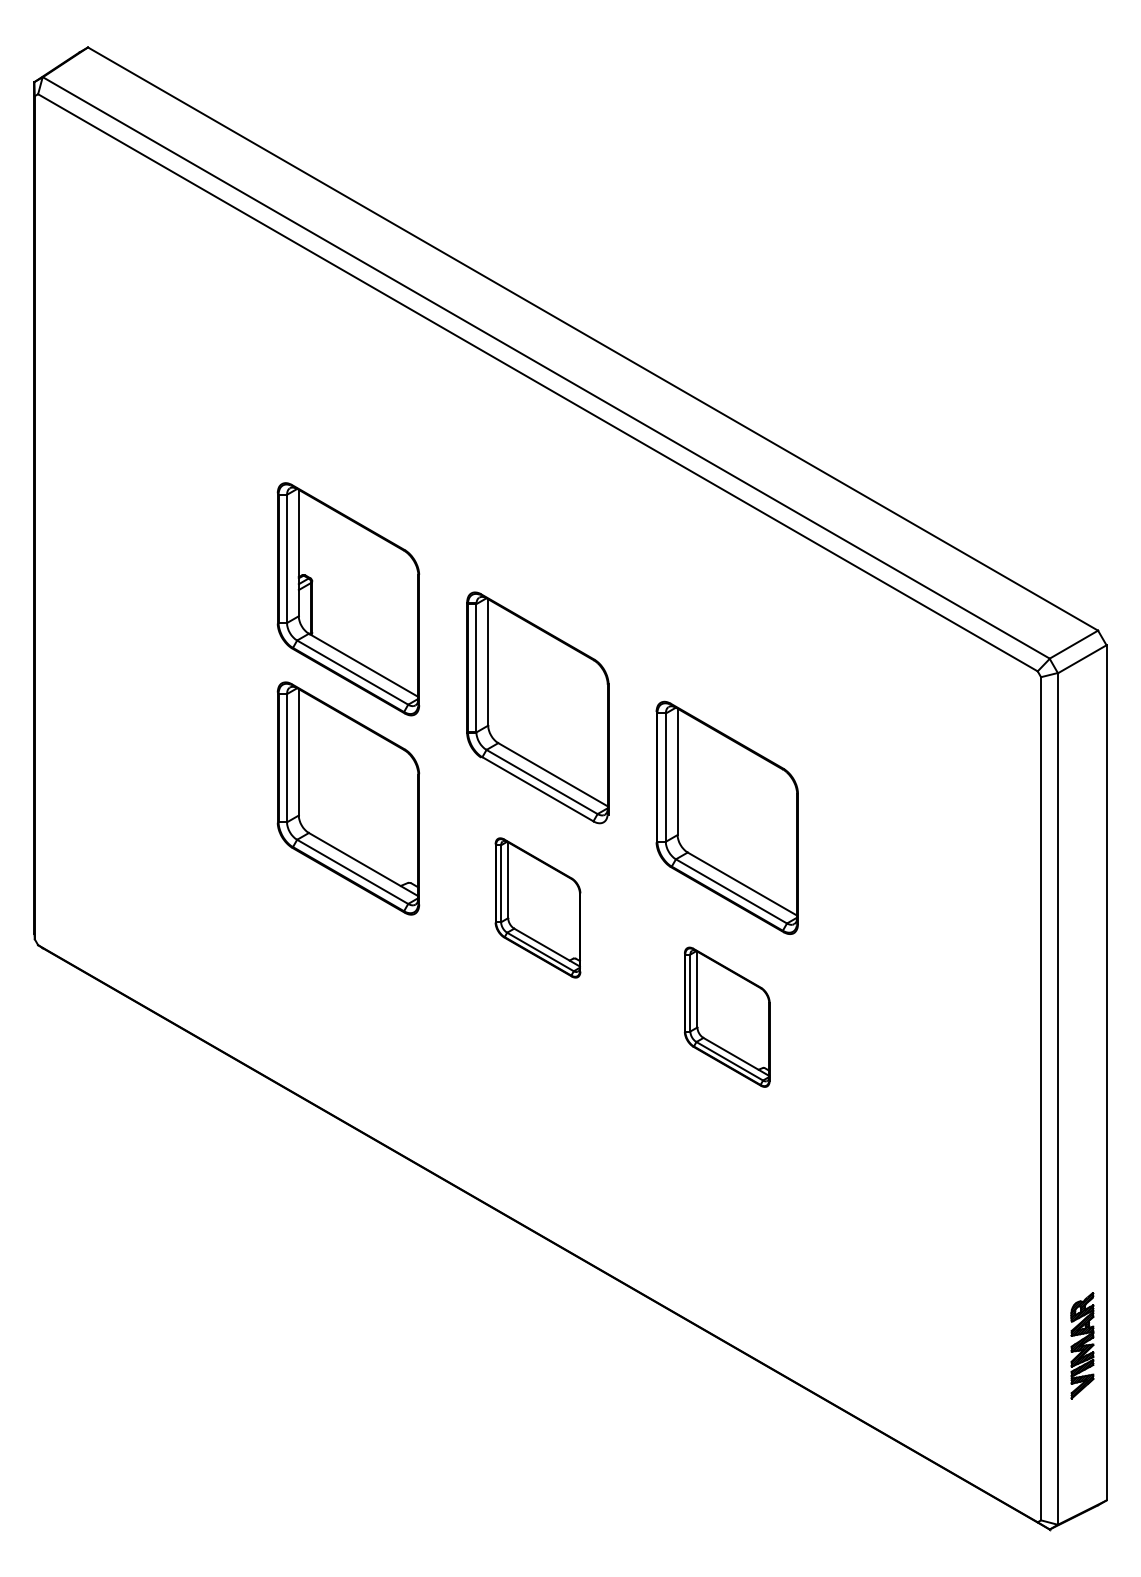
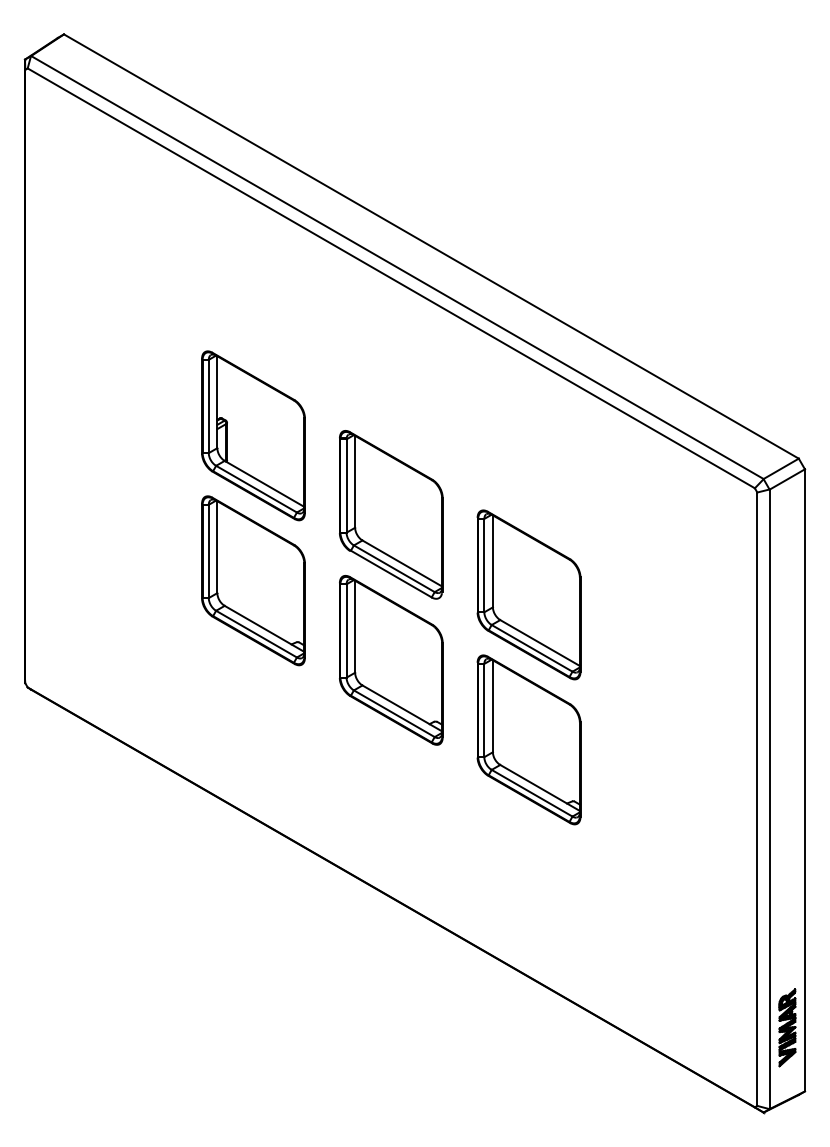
part: (538, 908) -> (391, 660), size x1.67
part: (726, 1016) -> (528, 739), size x1.67
part: (1082, 1345) -> (787, 1027), moved

